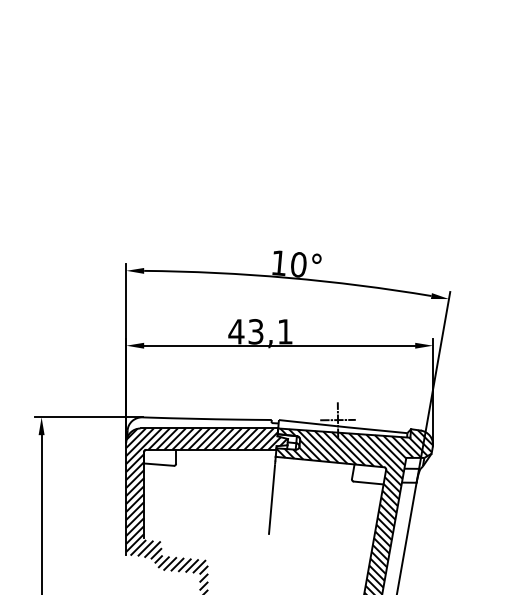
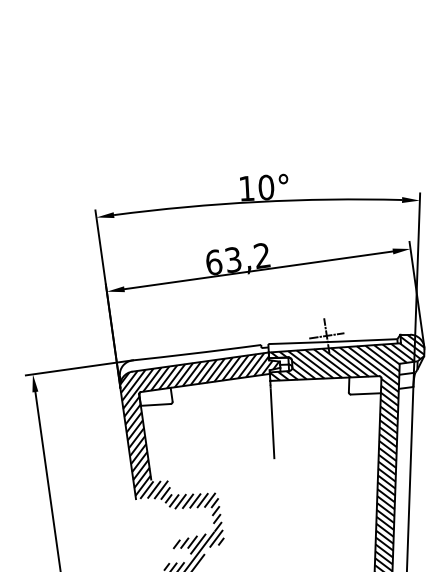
text: (260, 331) -> (237, 258), 43,1 -> 63,2

